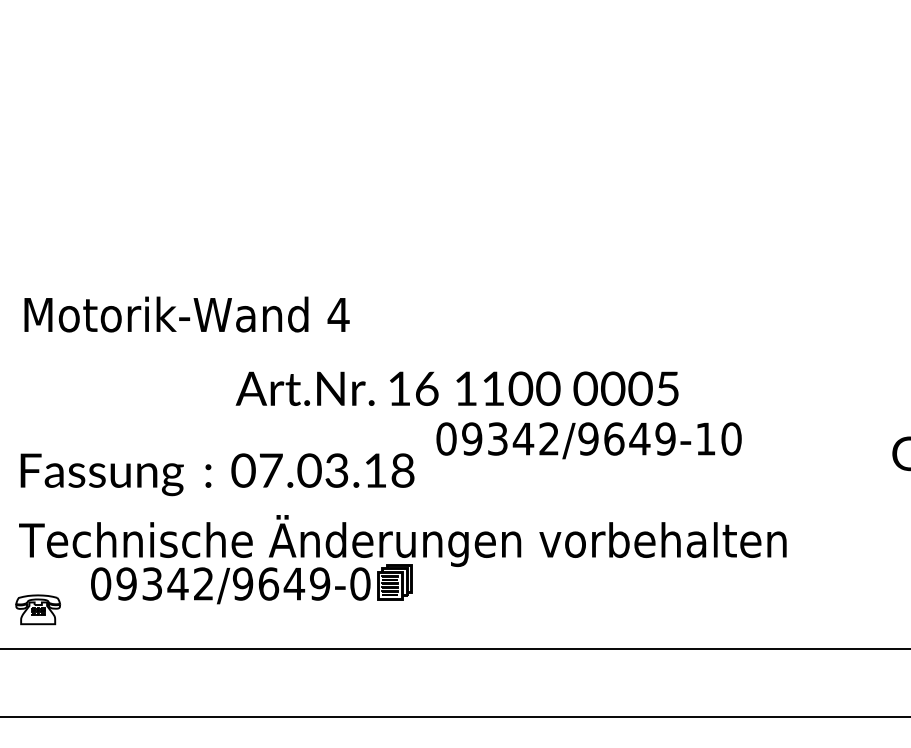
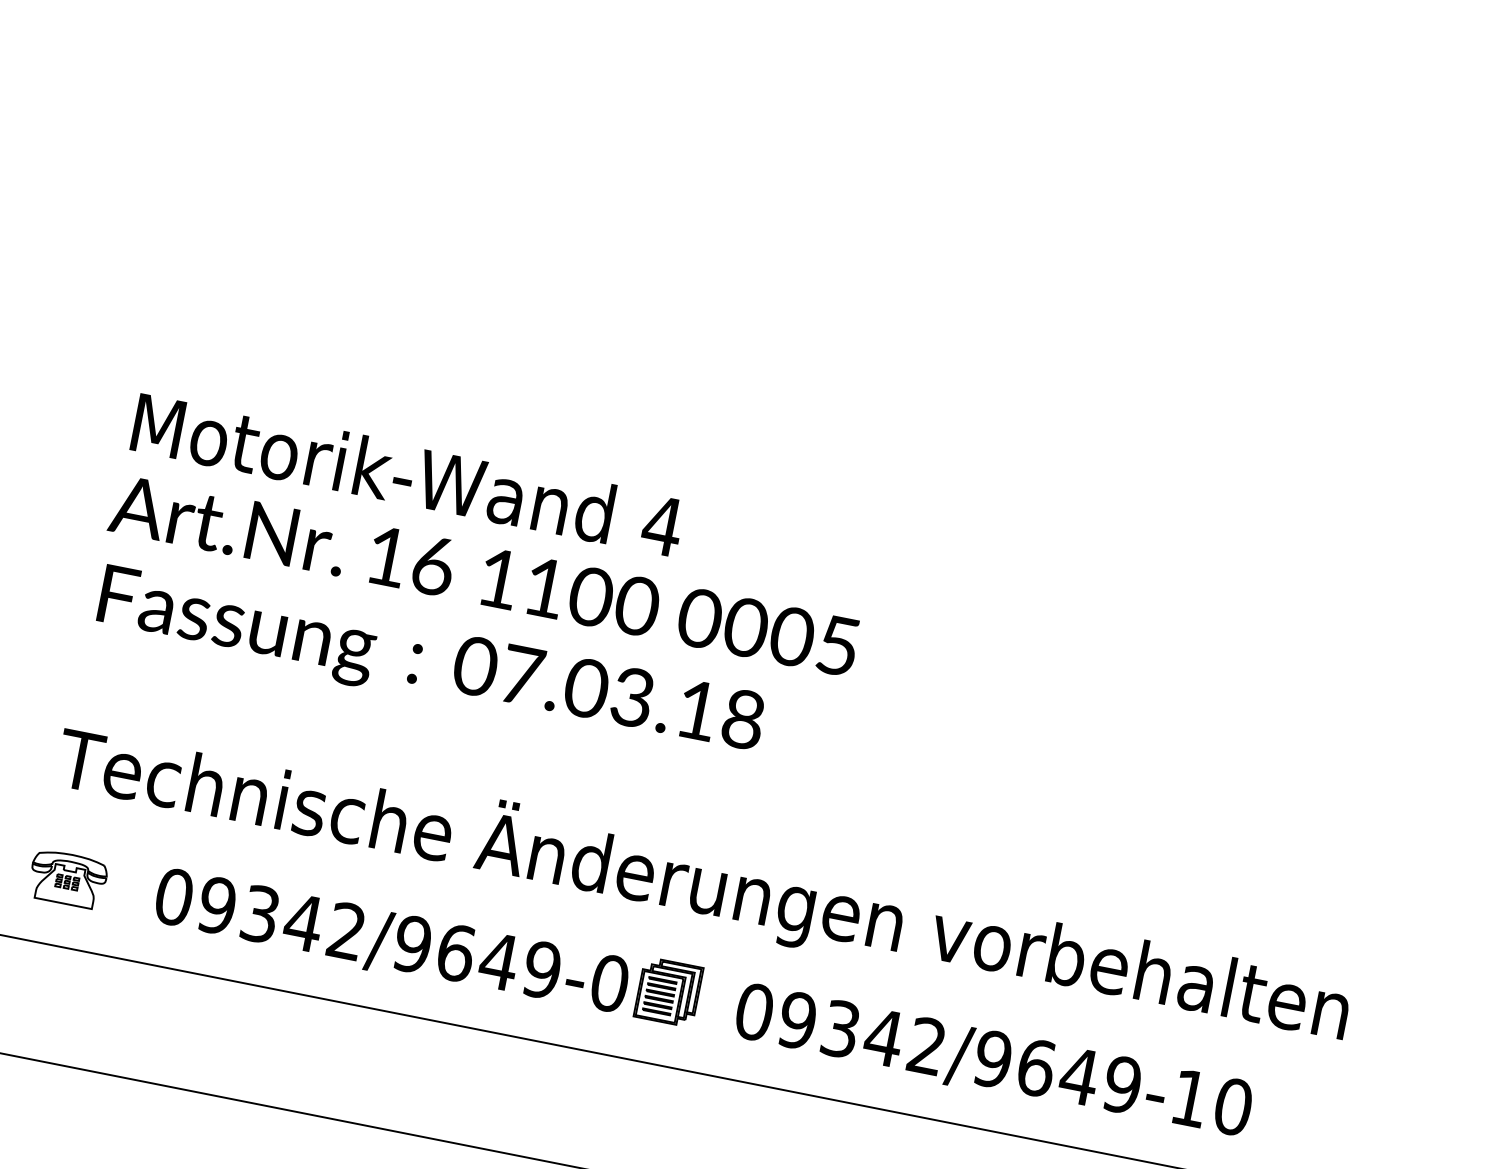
text: (186, 314) -> (407, 474), moved
text: (456, 388) -> (483, 575), moved
text: (588, 440) -> (992, 1061), moved
text: (217, 474) -> (430, 664), moved
part: (251, 584) -> (426, 948), moved

